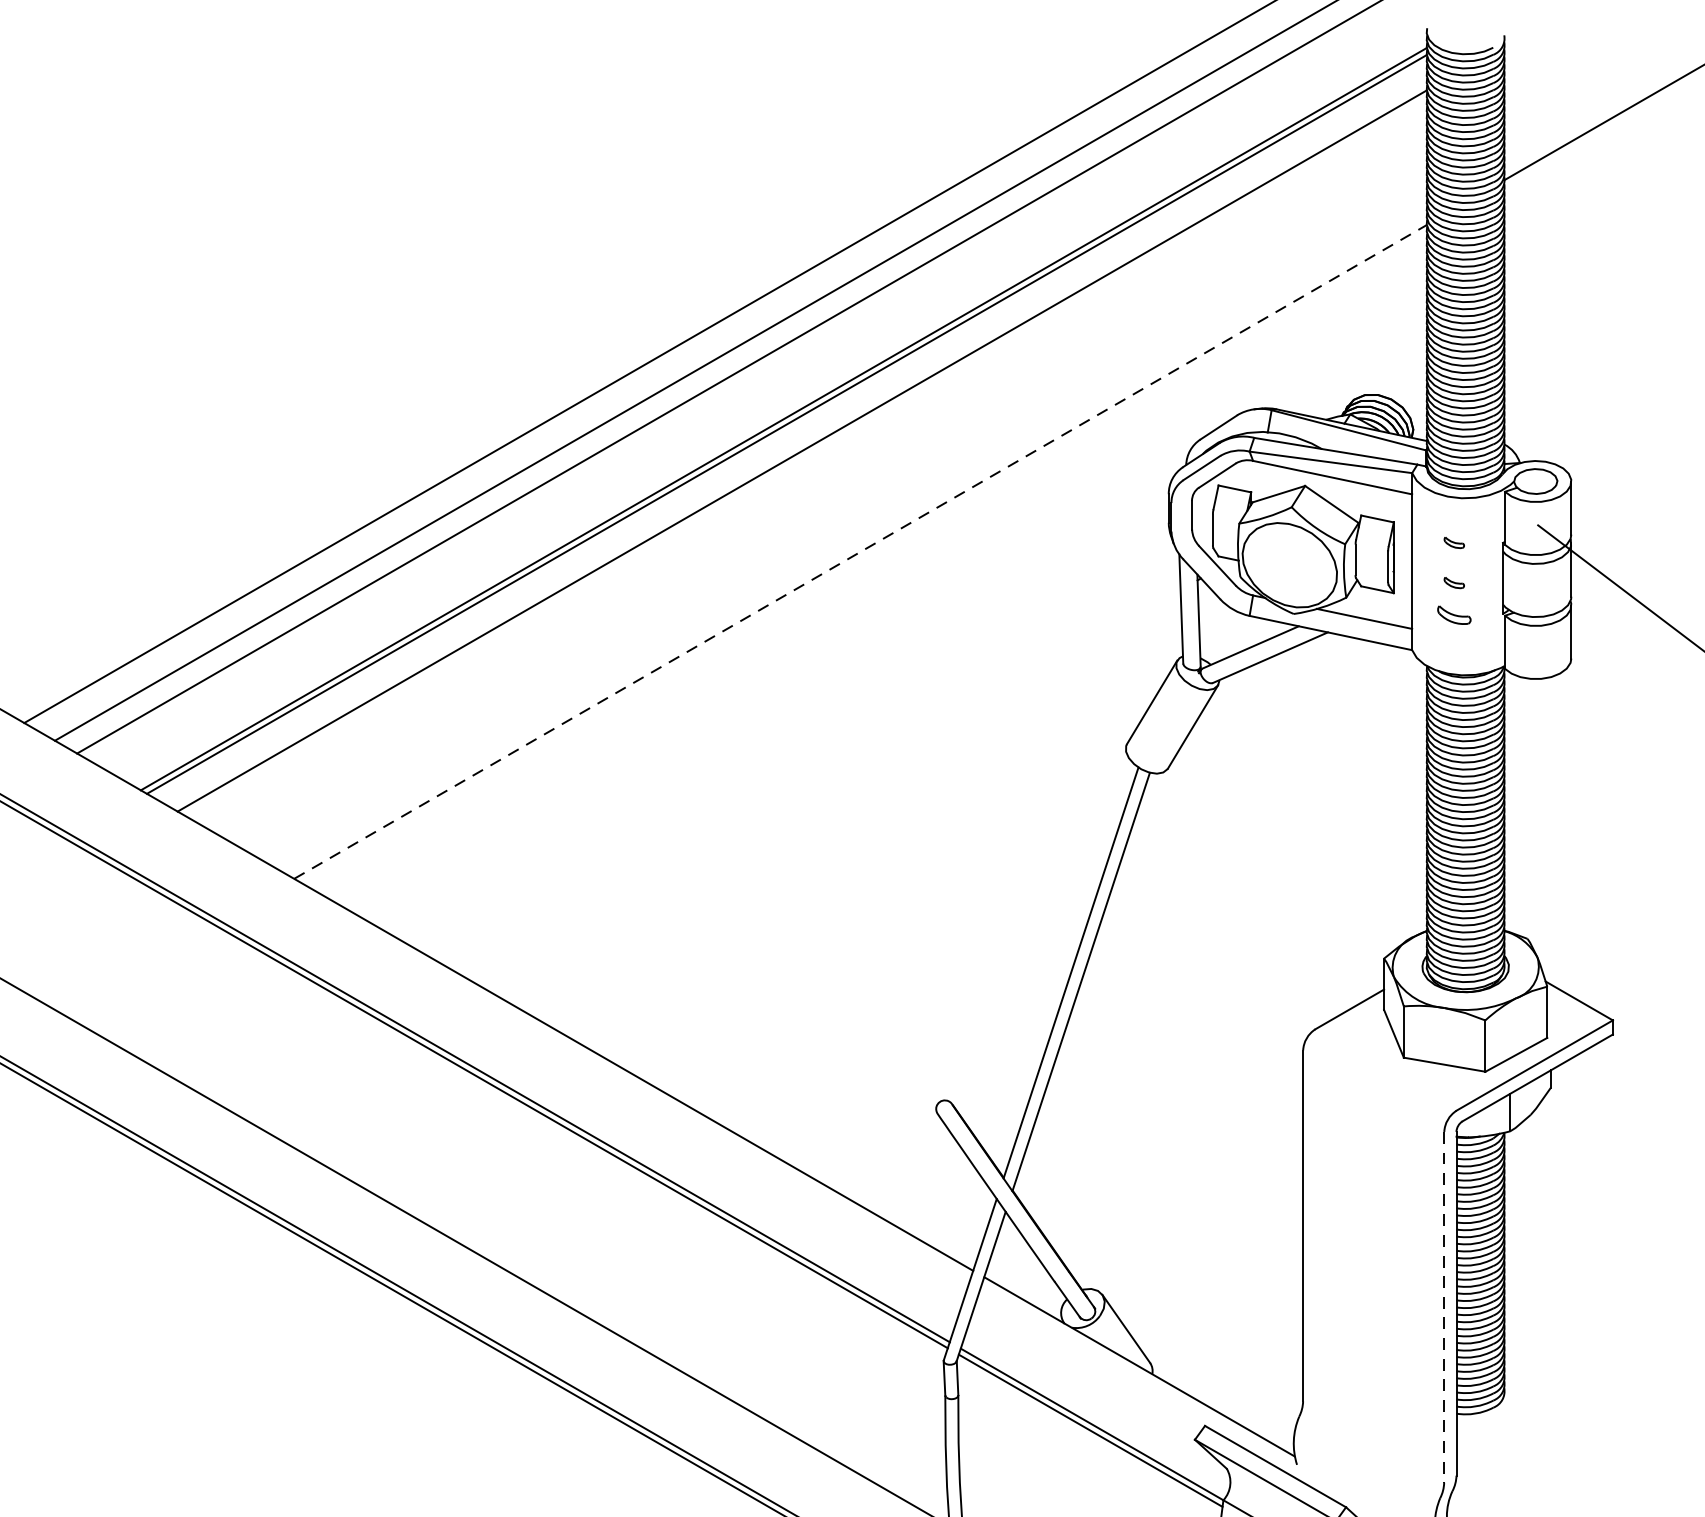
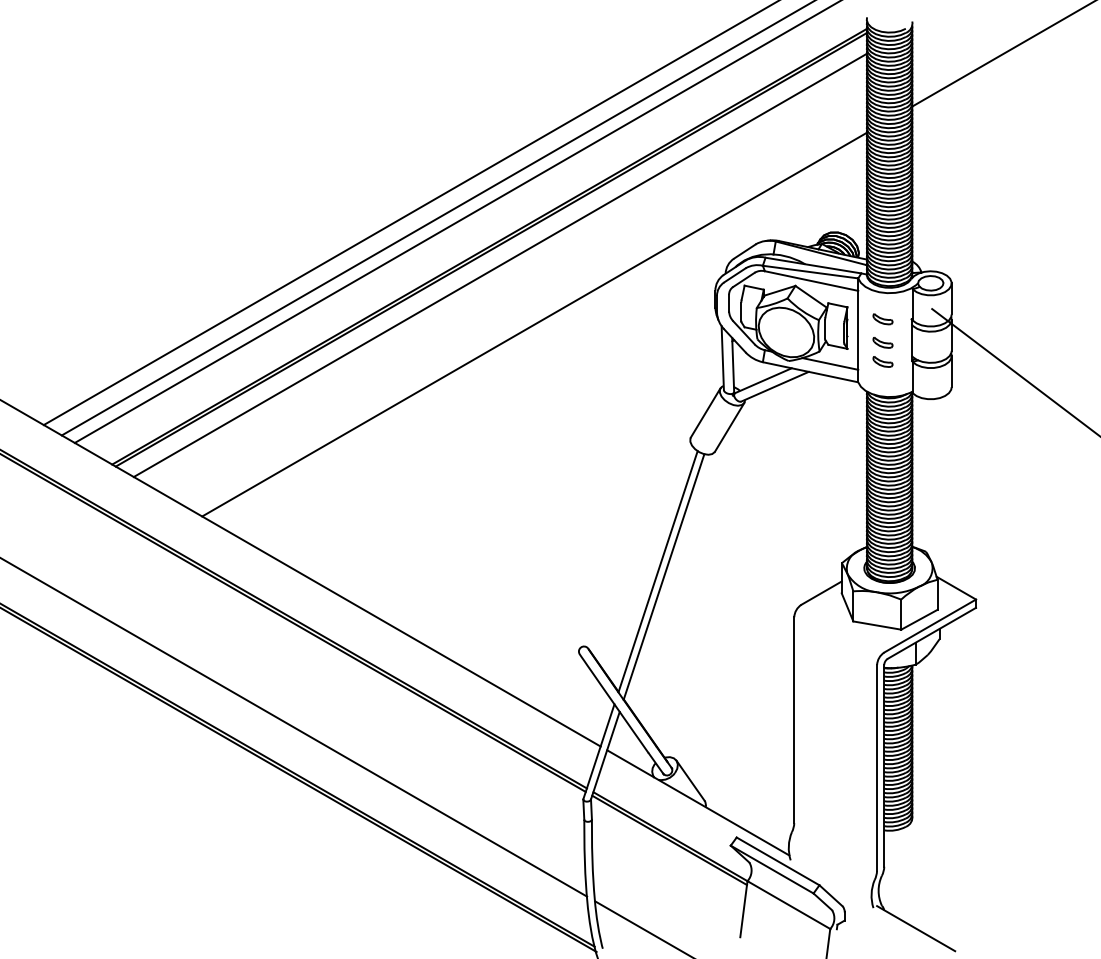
part: (1453, 543) -> (882, 319), size x1.67
line: (860, 551) -> (534, 324), dashed -> solid
part: (1453, 582) -> (882, 342), size x1.67
line: (1444, 1306) -> (877, 767), dashed -> solid

